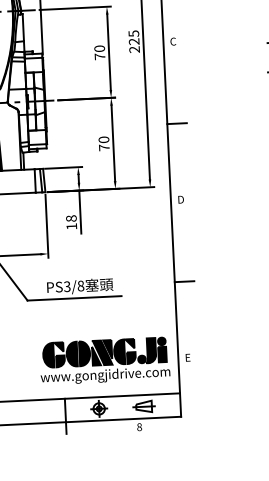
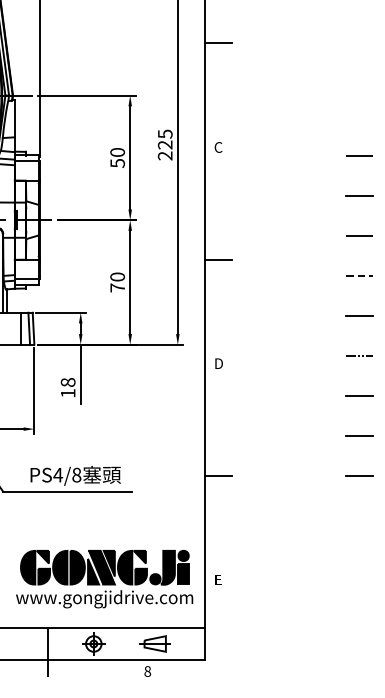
text: (99, 56) -> (117, 162), 70 -> 50
text: (67, 286) -> (58, 474), PS3/8 -> PS4/8

